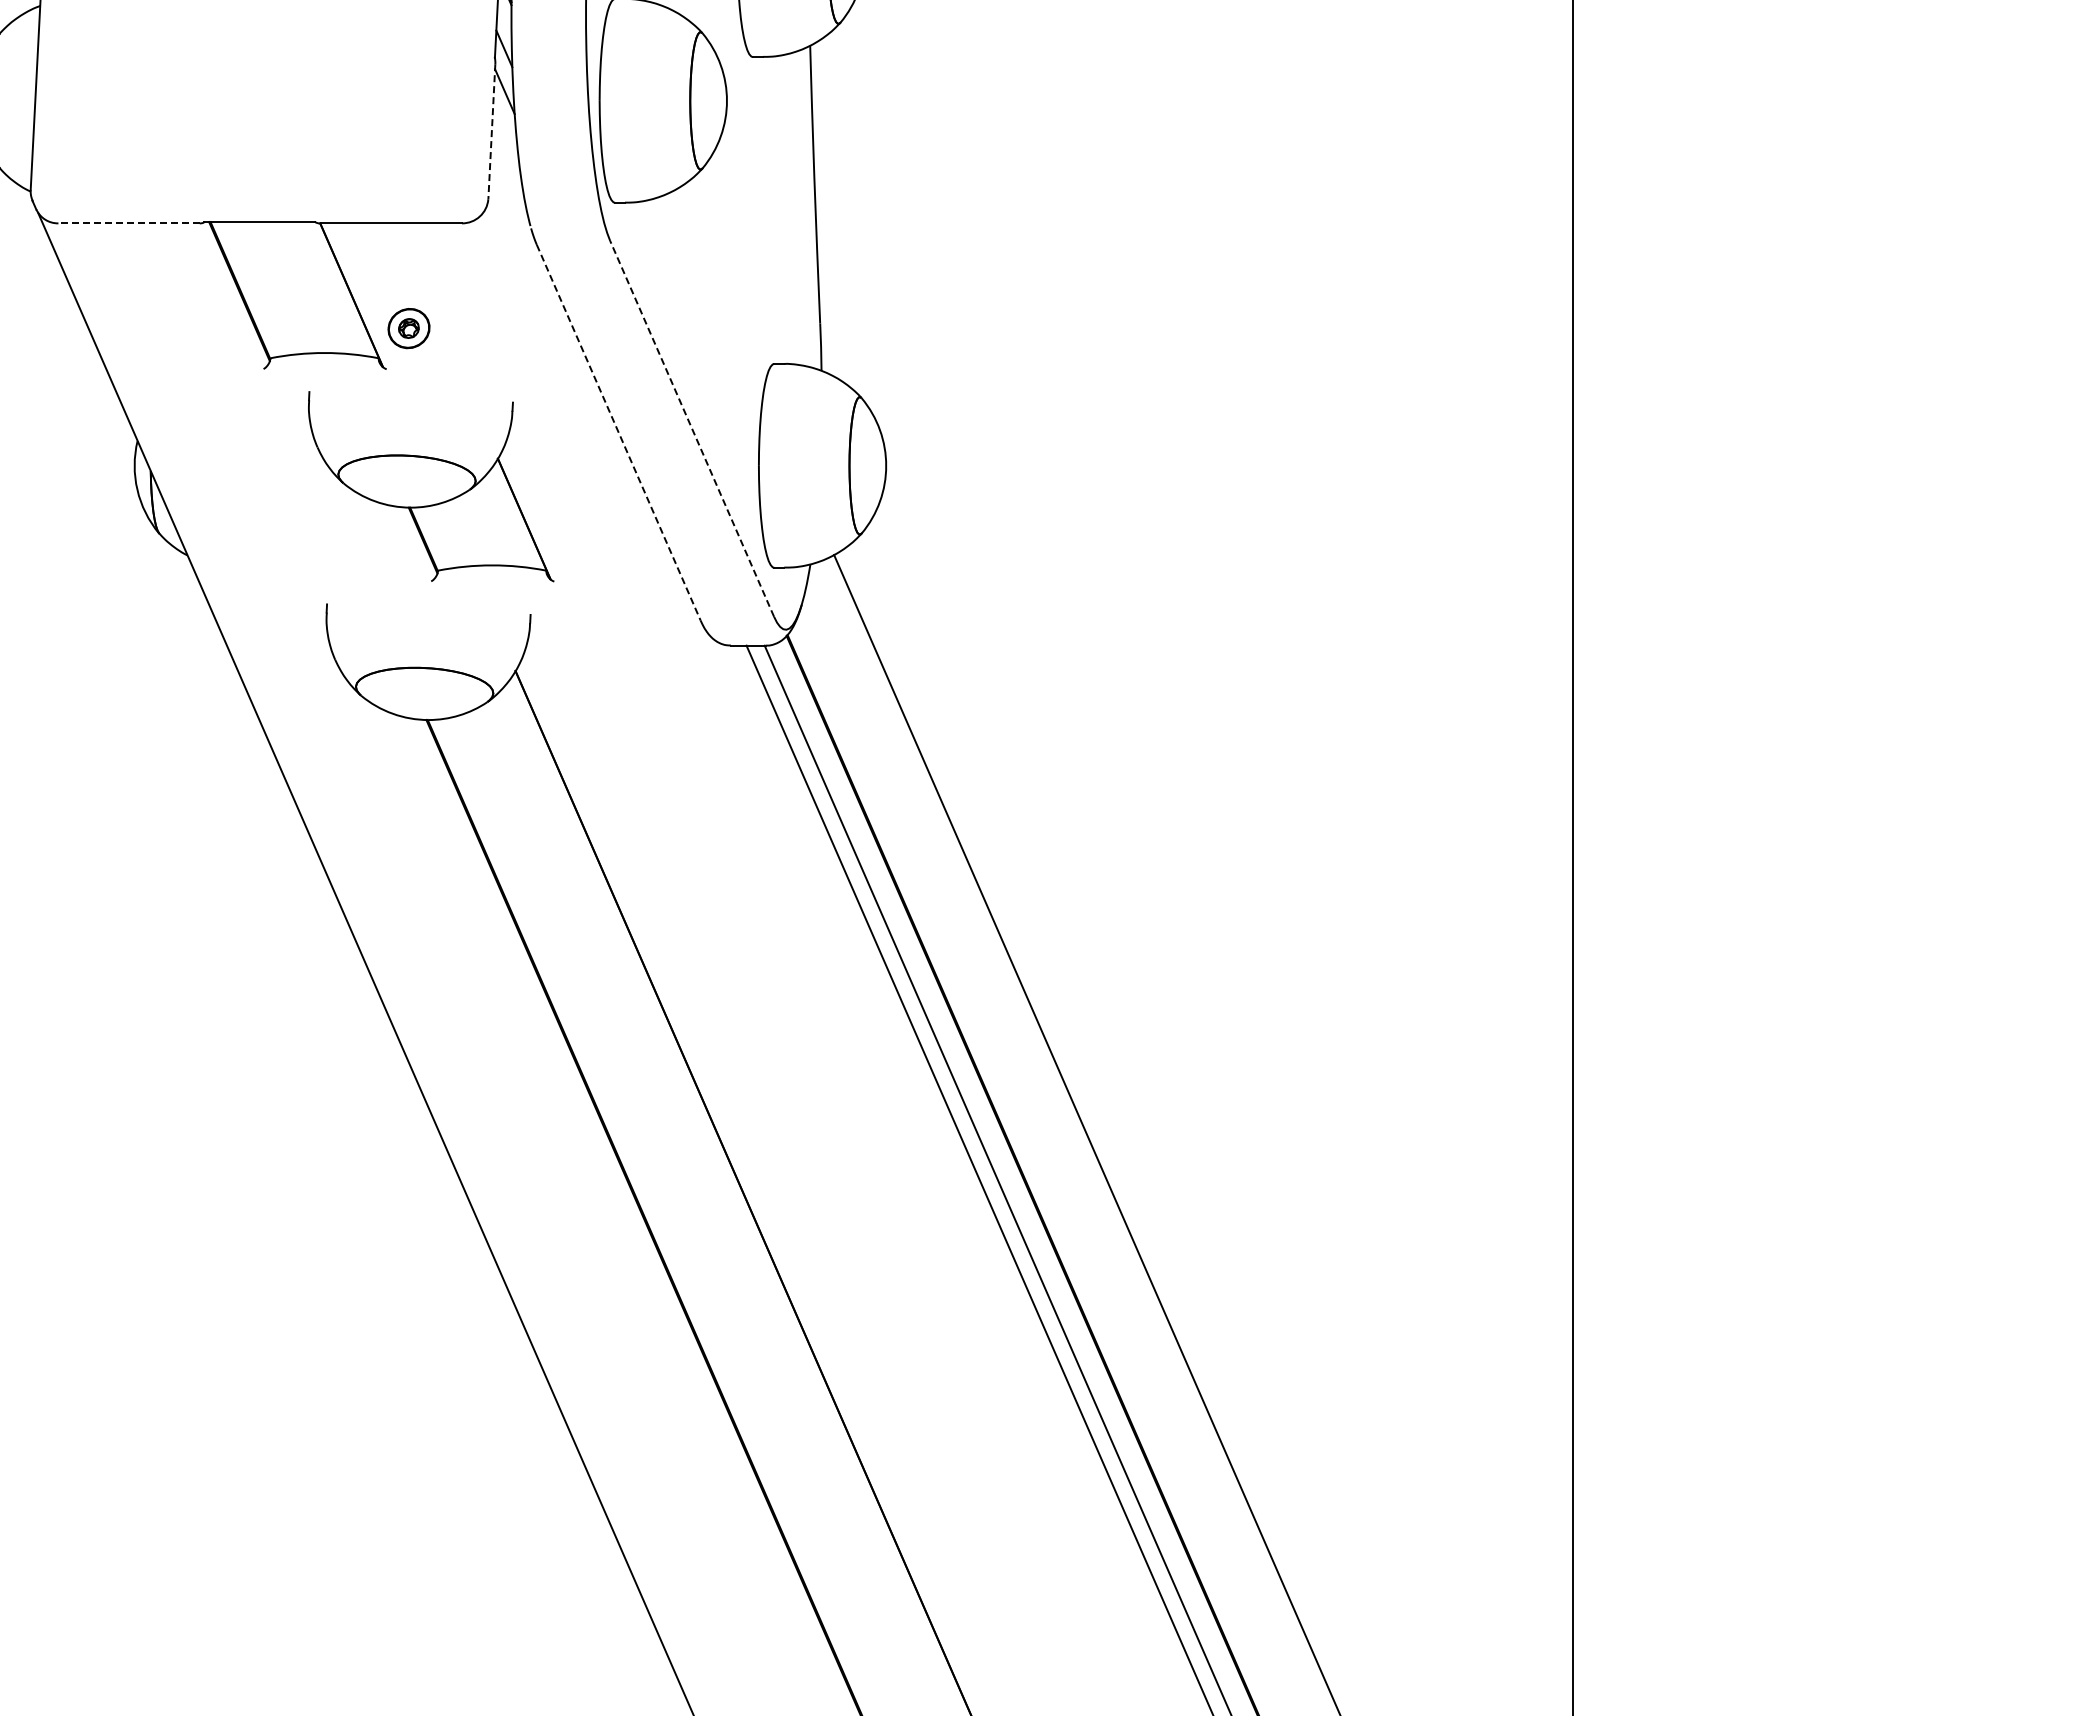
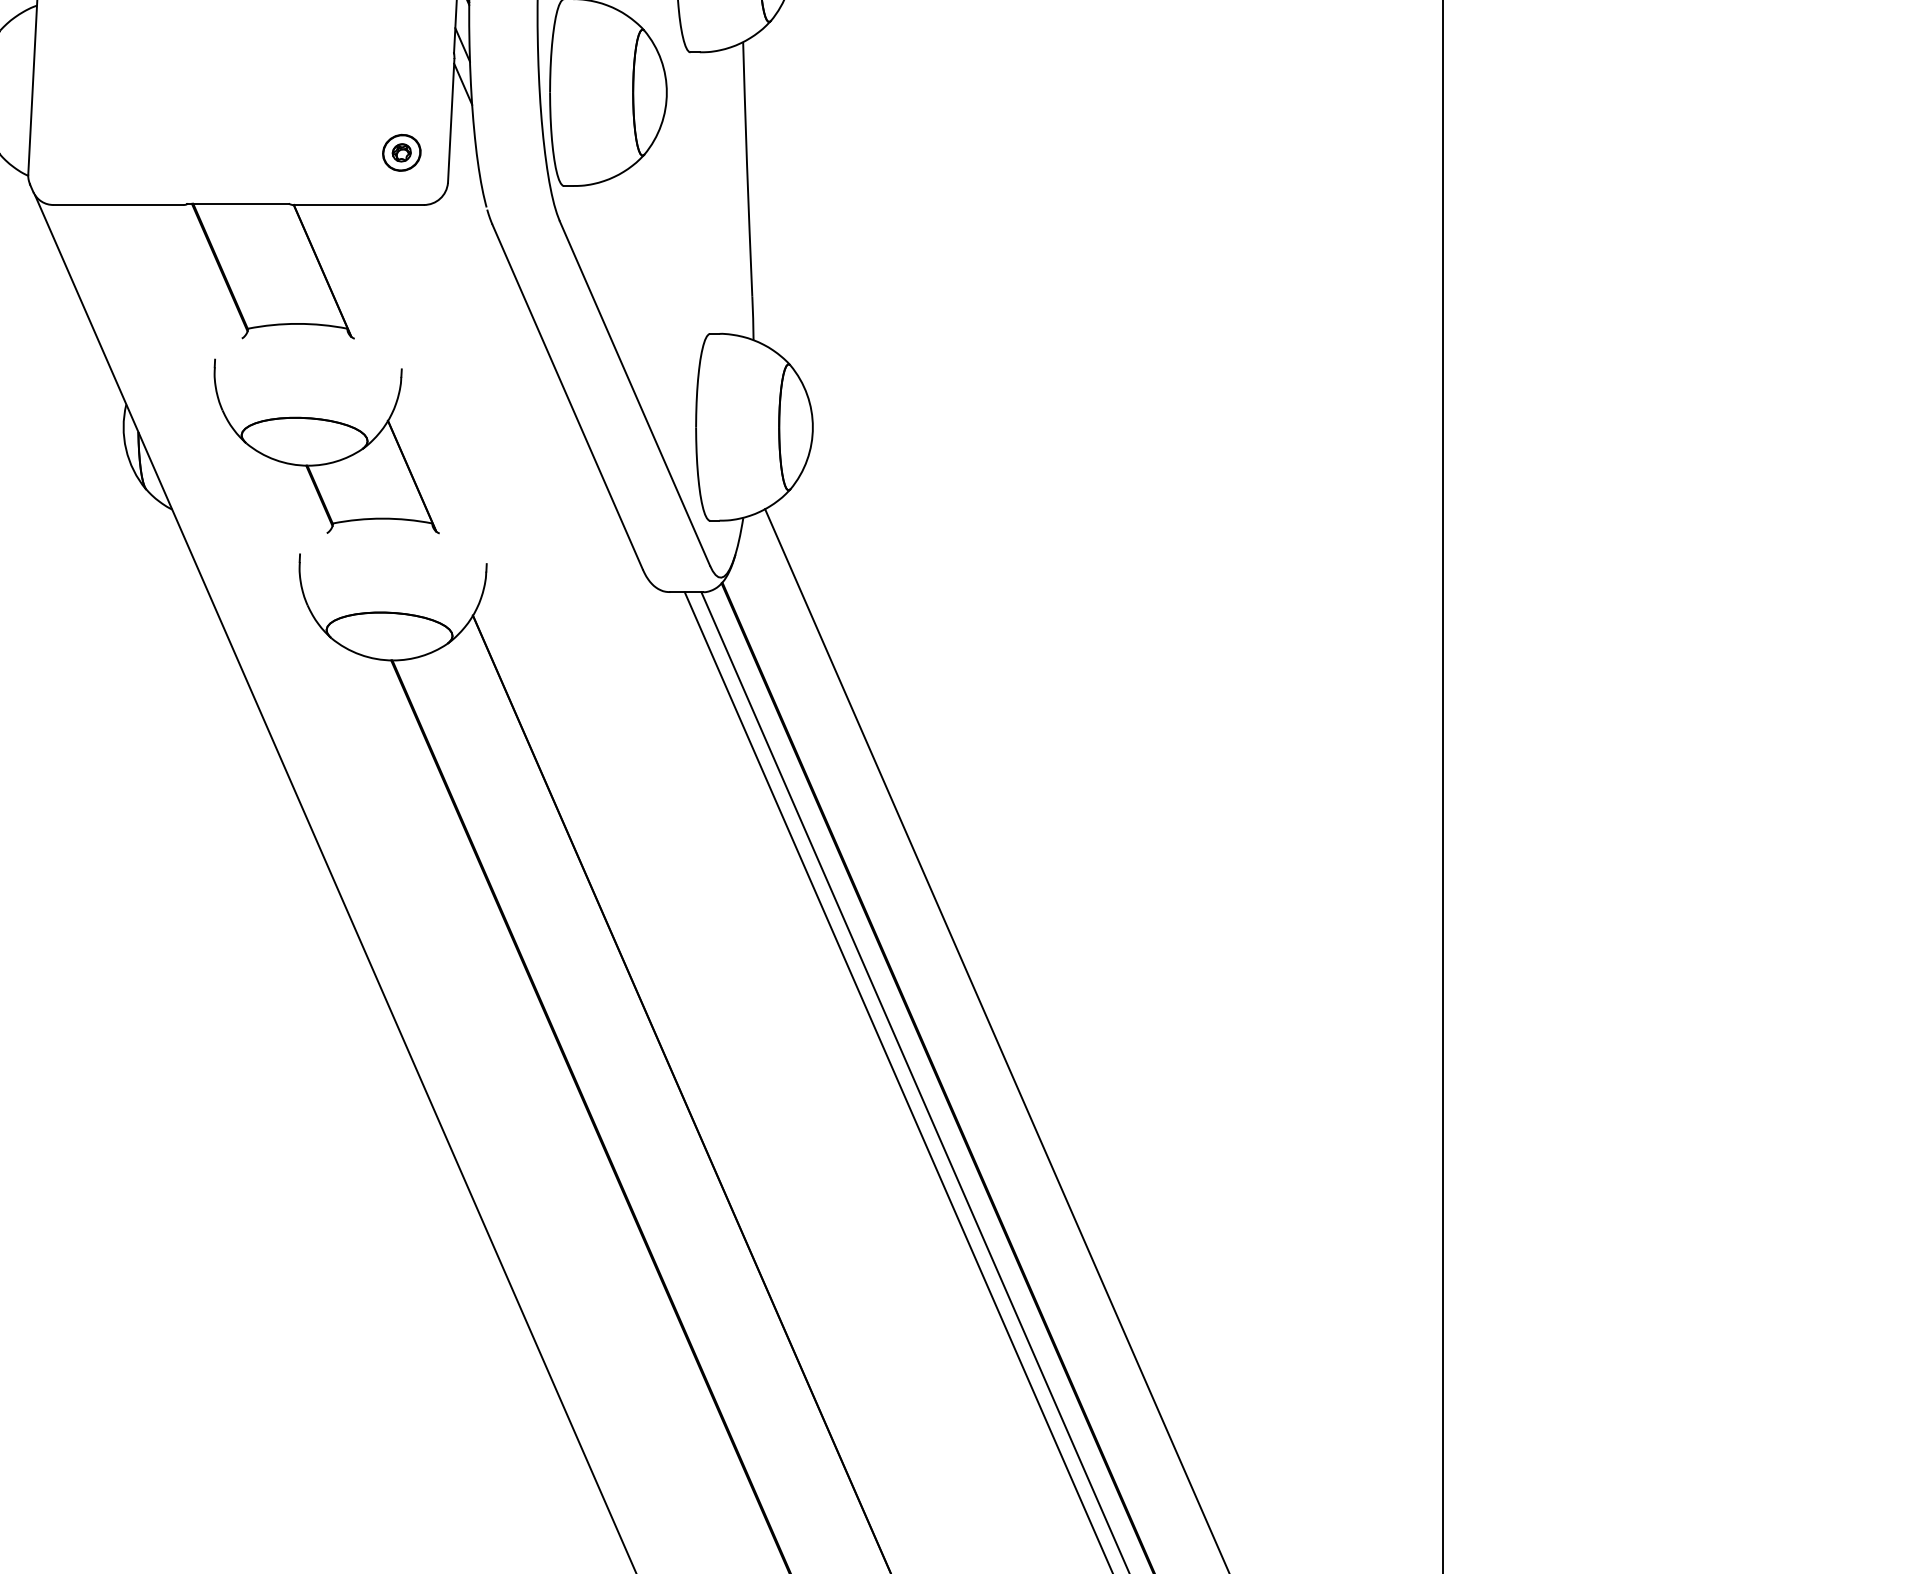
line: (491, 131) -> (450, 120), dashed -> solid
line: (129, 223) -> (118, 205), dashed -> solid
part: (408, 328) -> (401, 152), moved
line: (692, 428) -> (635, 393), dashed -> solid
line: (618, 432) -> (567, 396), dashed -> solid
part: (431, 486) -> (327, 446), moved

